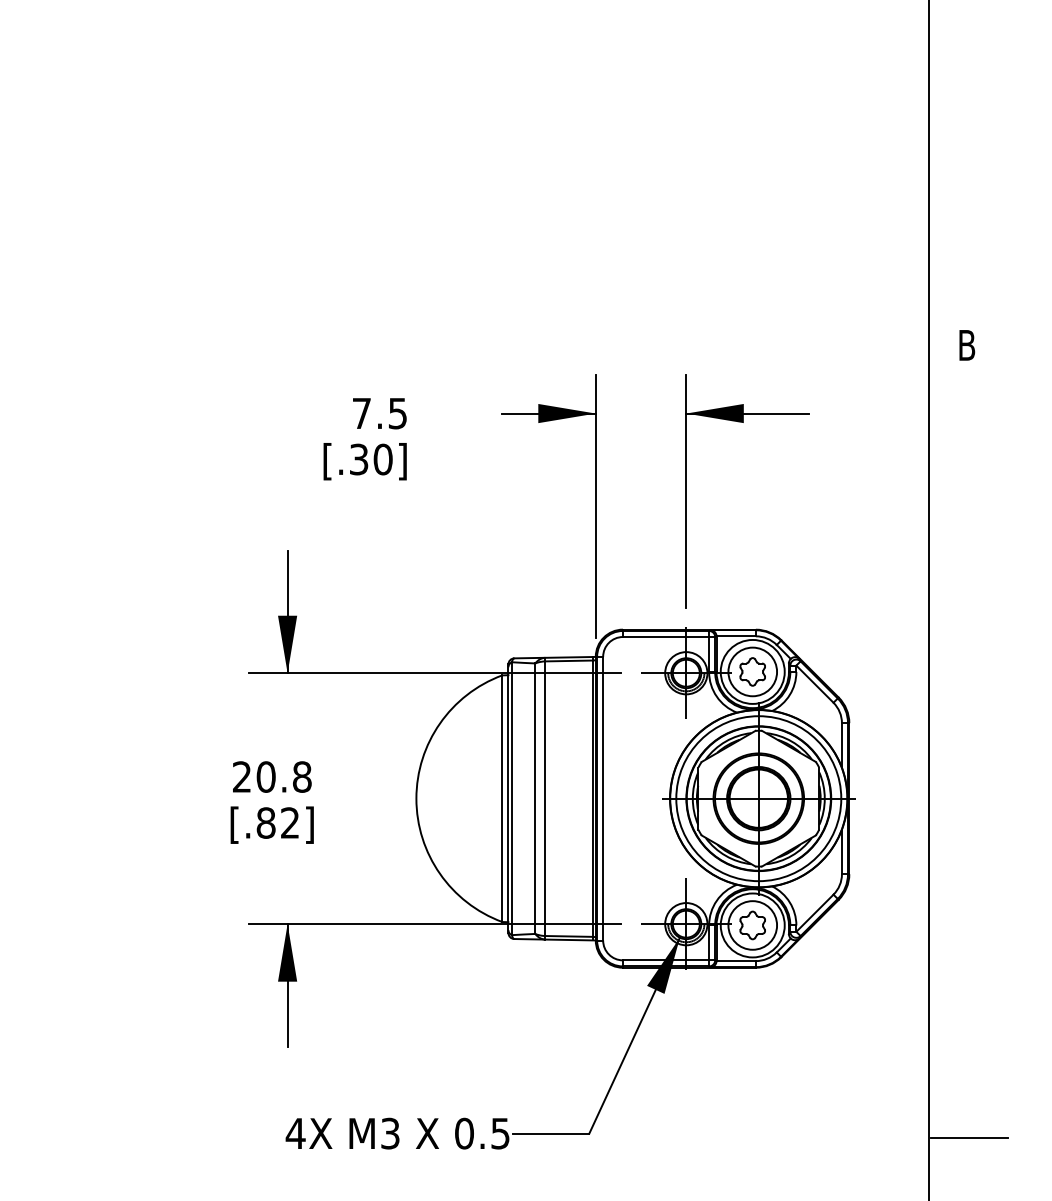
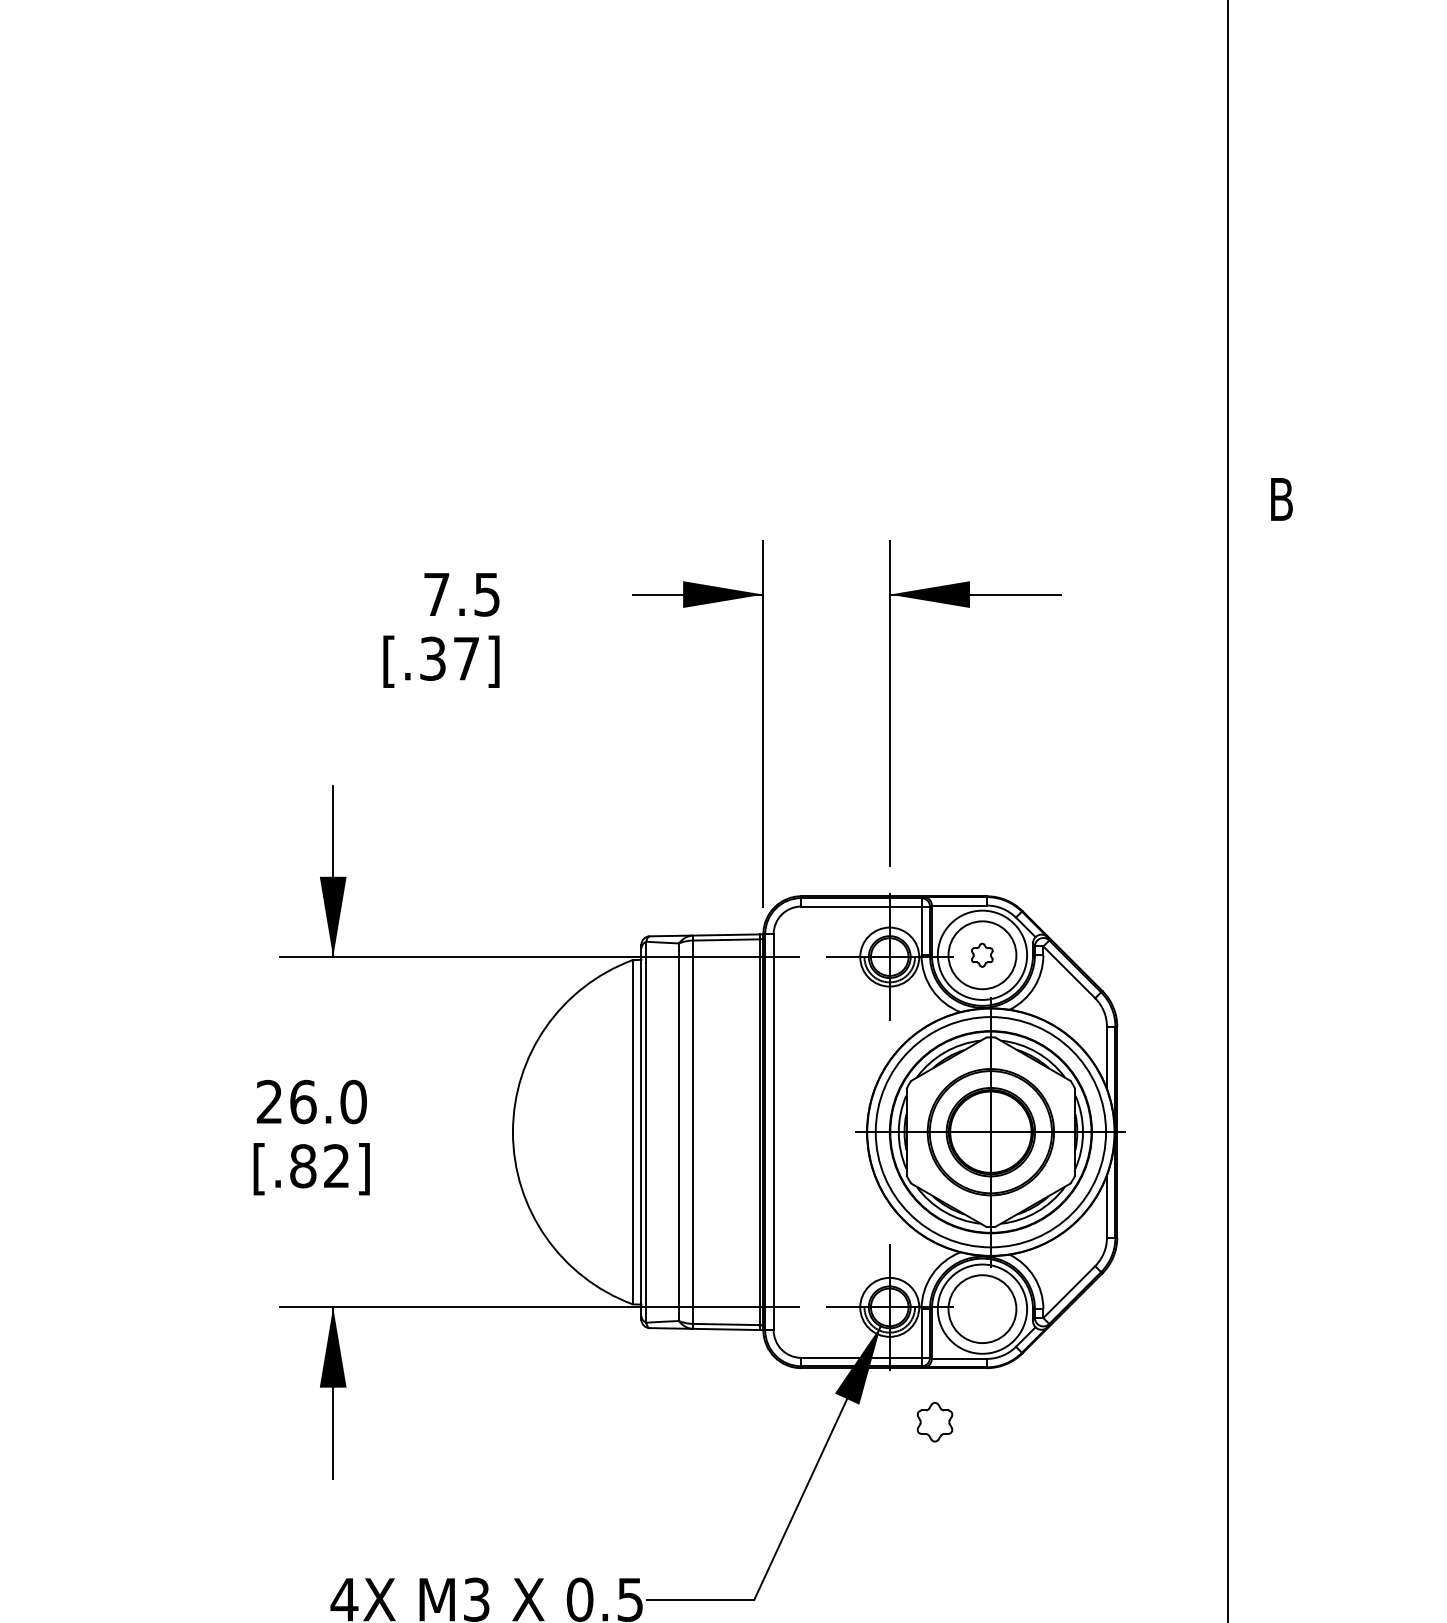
text: (382, 459) -> (465, 658), [.30] -> [.37]
part: (752, 671) -> (982, 954), size x0.6
text: (283, 776) -> (327, 1101), 20.8 -> 26.0
part: (752, 925) -> (934, 1422), moved
line: (969, 1137) -> (1285, 1605), removed

